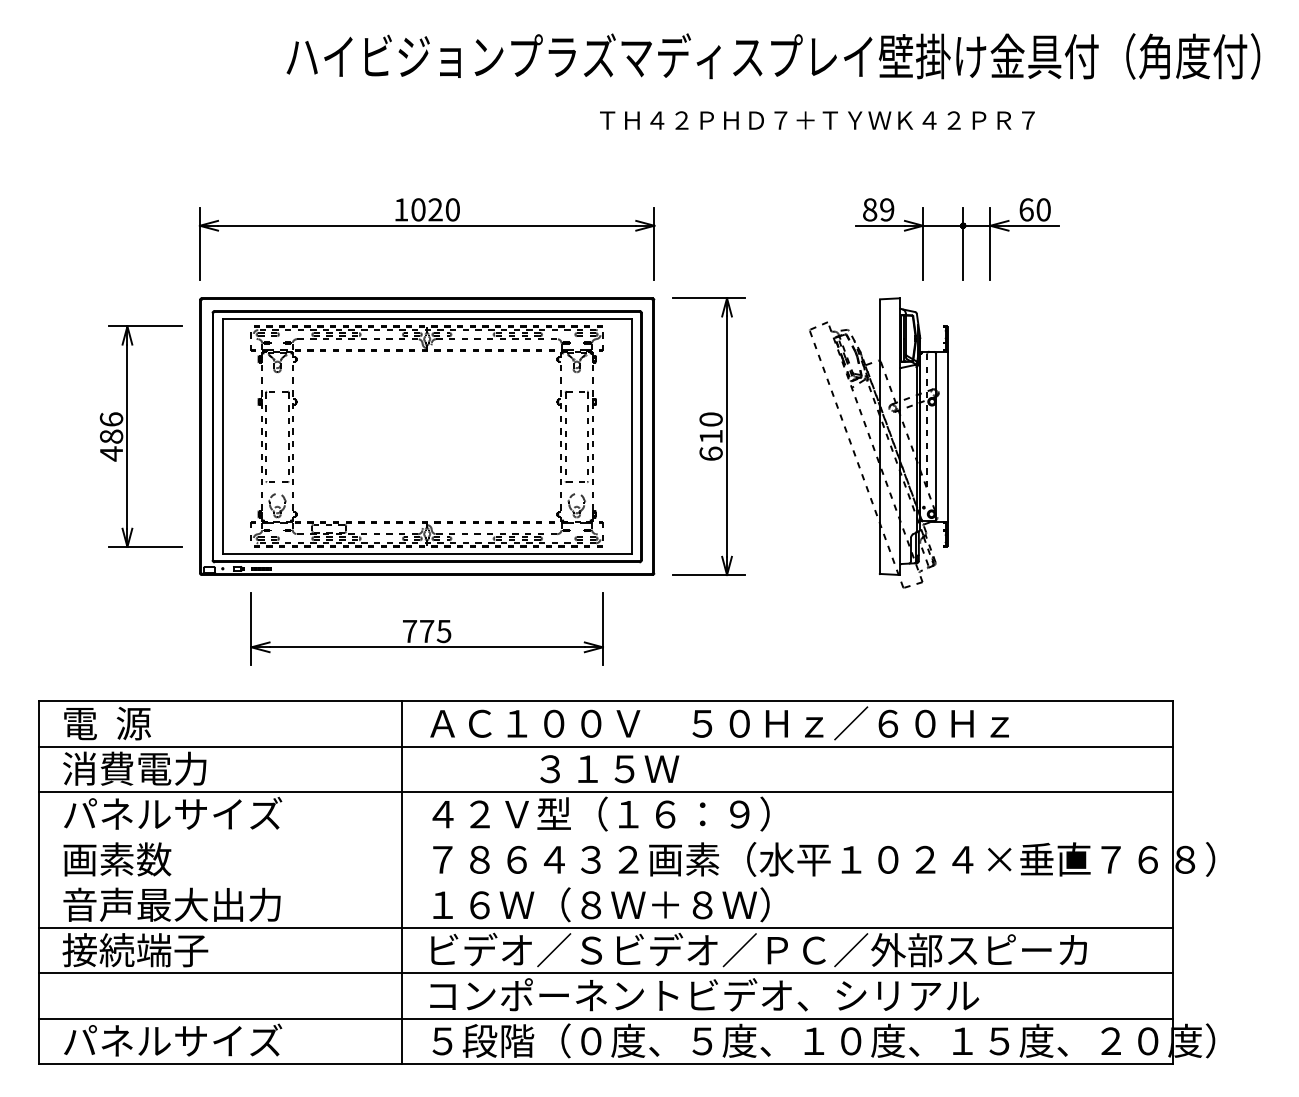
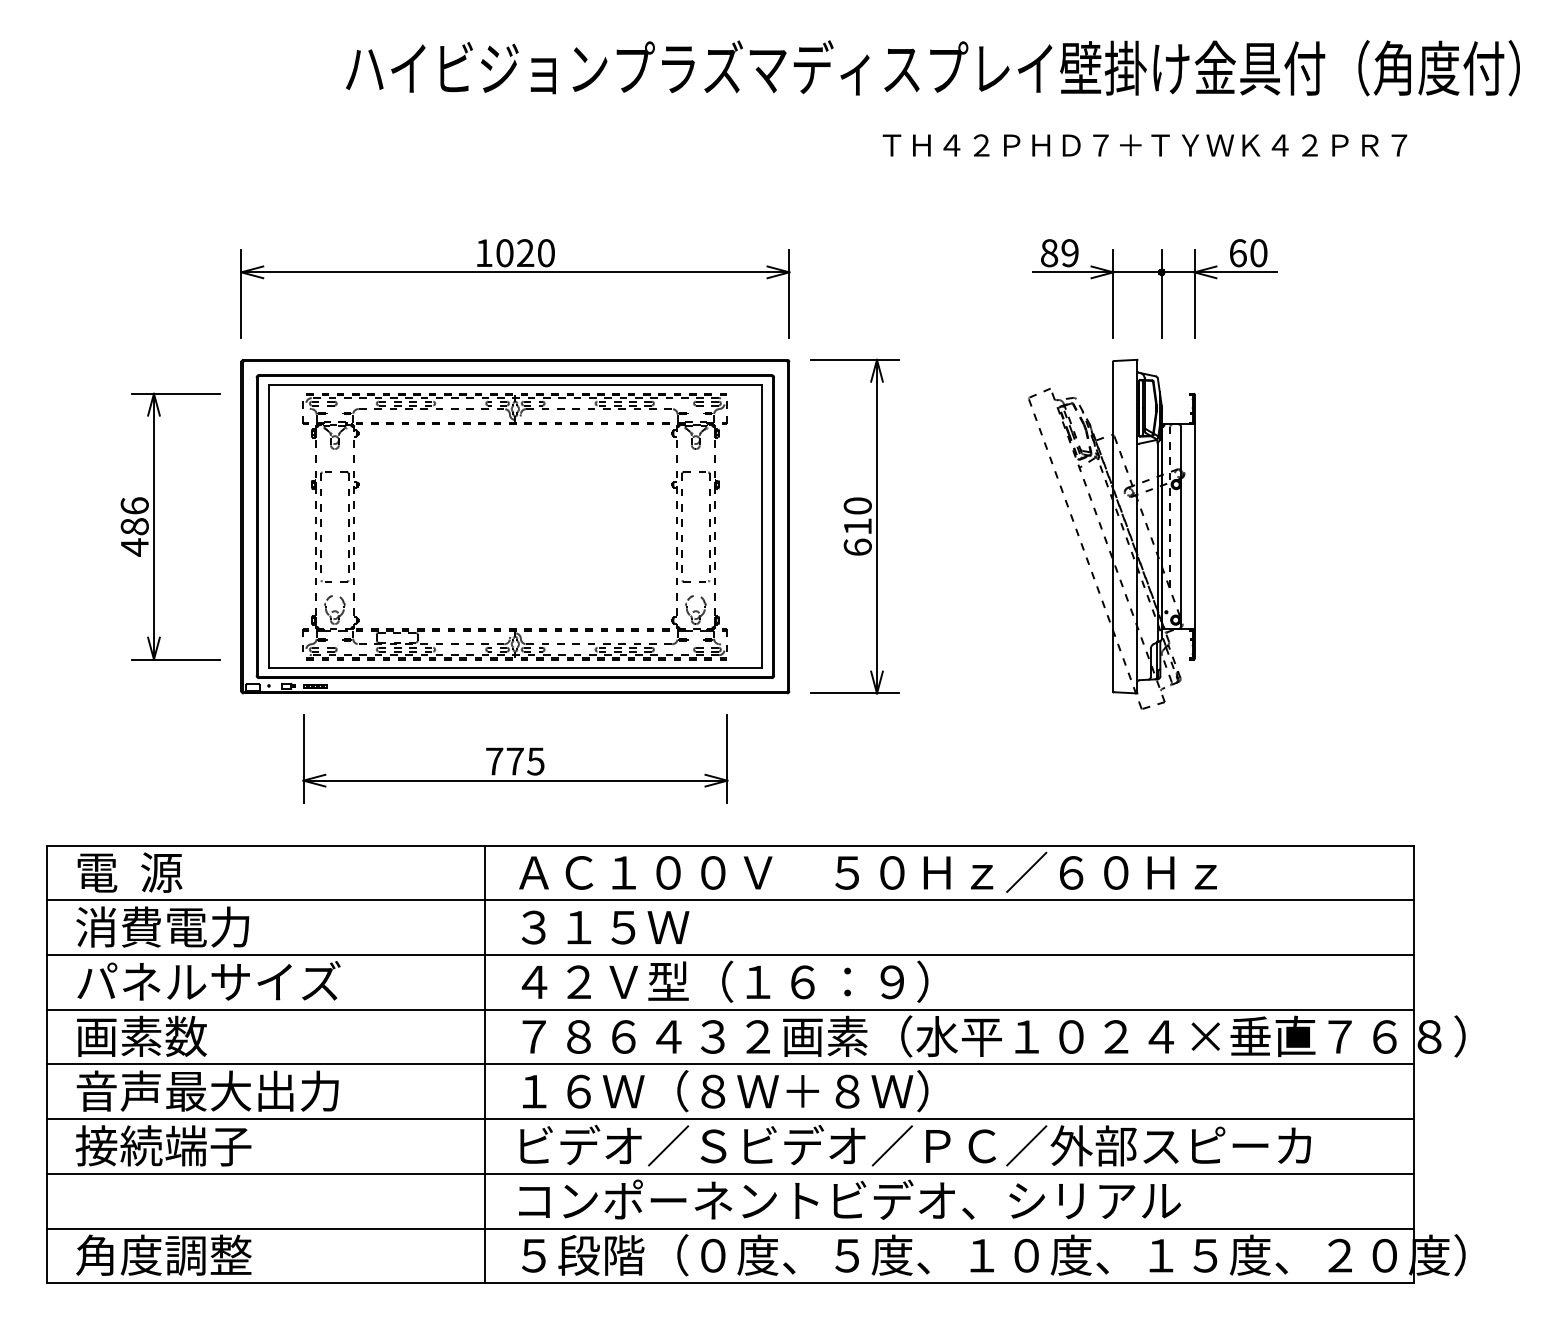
text: (817, 120) -> (1144, 145), moved
part: (878, 442) -> (1111, 533), moved
text: (609, 769) -> (605, 927), moved
line: (605, 837) -> (730, 1009), added
line: (605, 882) -> (730, 1064), added
text: (172, 1040) -> (208, 1254), パネルサイズ -> 角度調整

